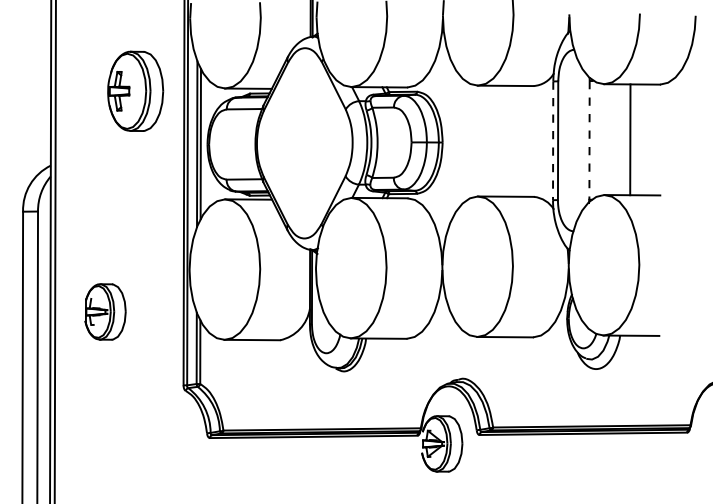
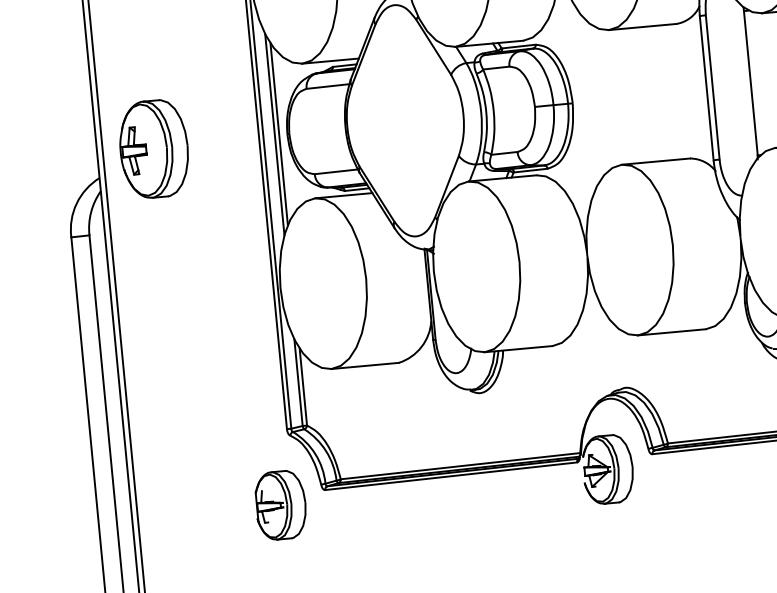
part: (135, 90) -> (153, 148), moved
line: (589, 140) -> (750, 83), dashed -> solid
line: (553, 141) -> (707, 88), dashed -> solid
part: (105, 311) -> (280, 504), moved

